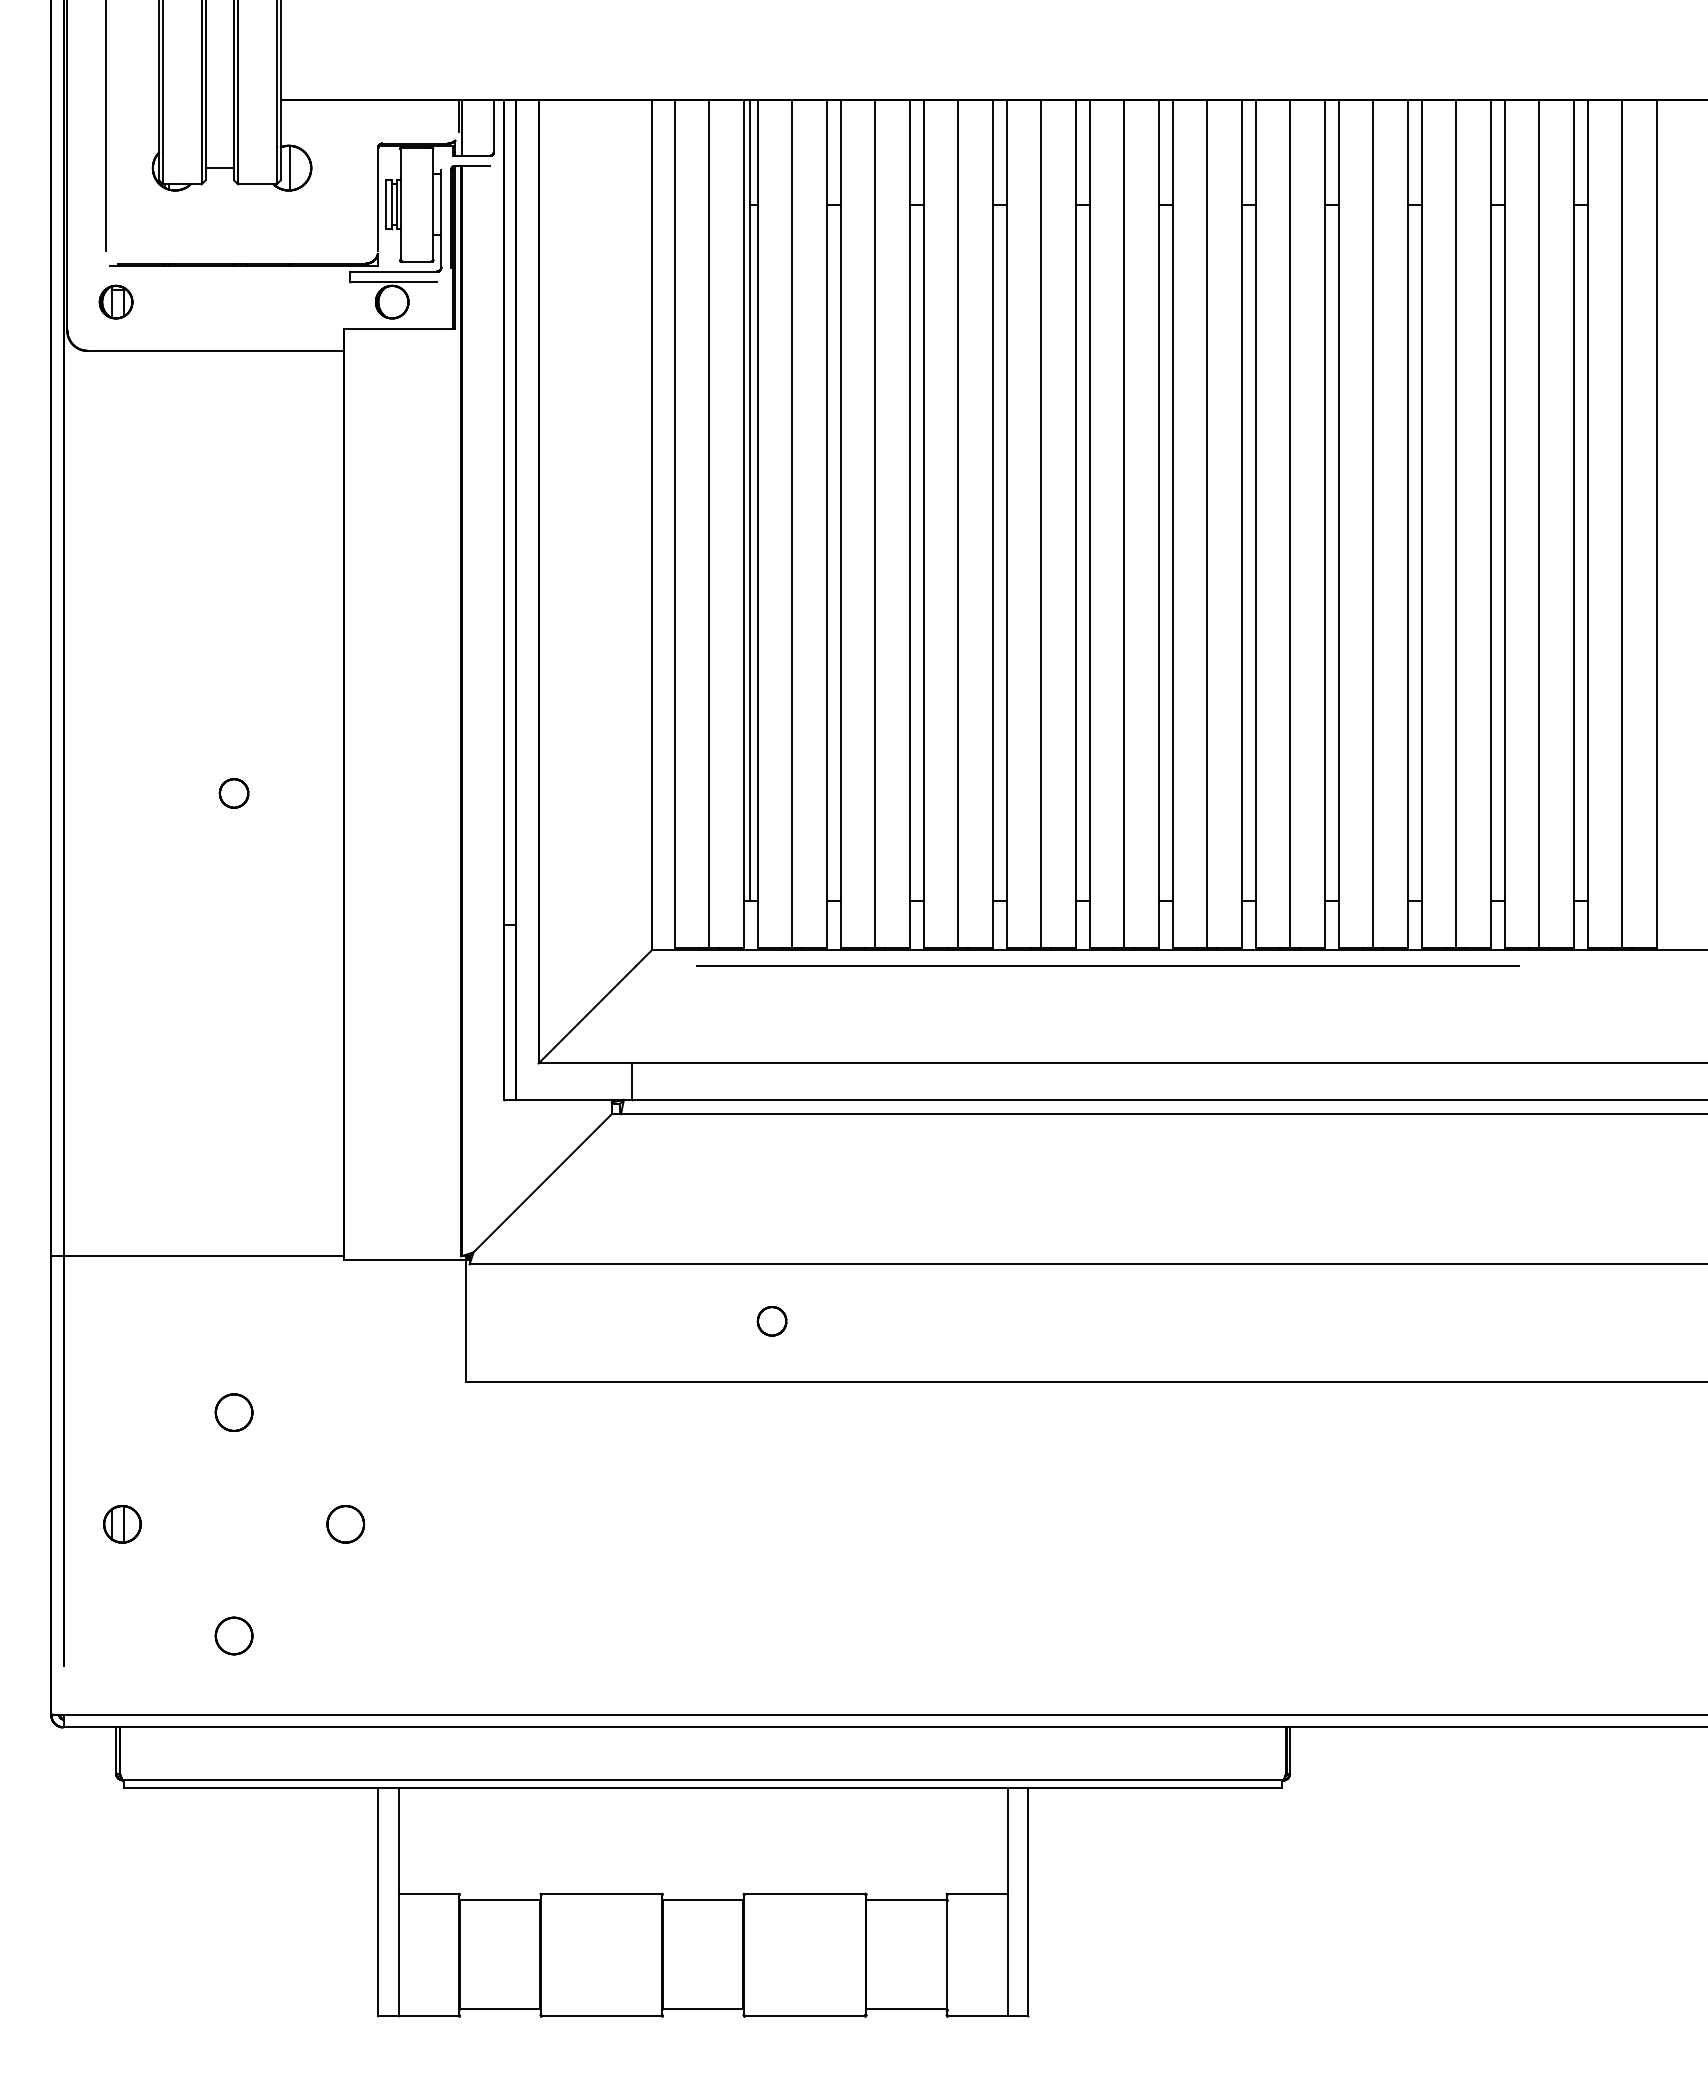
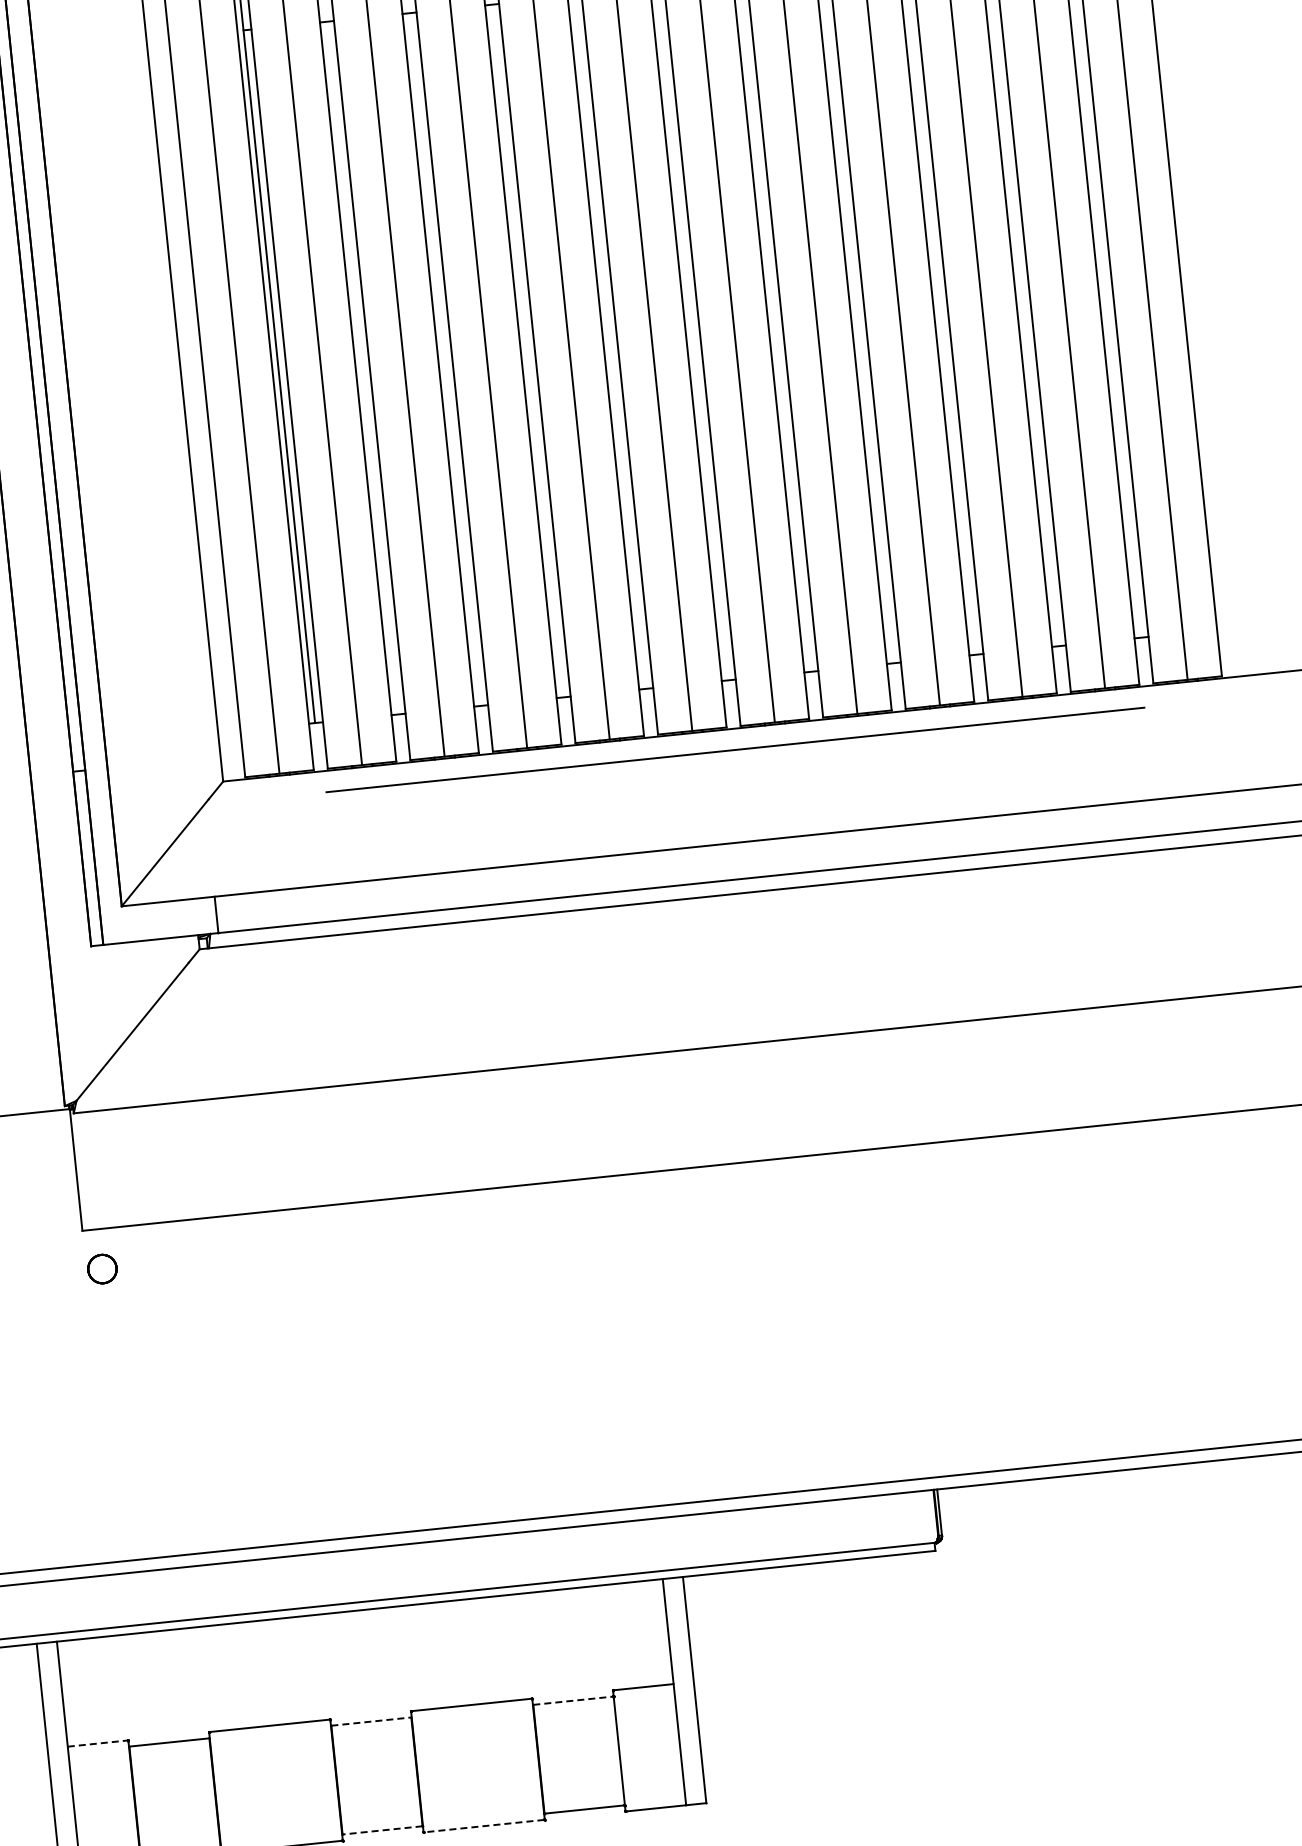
line: (1107, 965) -> (734, 749), moved
part: (771, 1321) -> (101, 1269), moved
line: (429, 1893) -> (98, 1743), solid -> dashed
line: (703, 1900) -> (371, 1721), solid -> dashed
line: (906, 1900) -> (573, 1701), solid -> dashed
line: (702, 2009) -> (382, 1830), solid -> dashed
line: (804, 2015) -> (484, 1825), solid -> dashed

